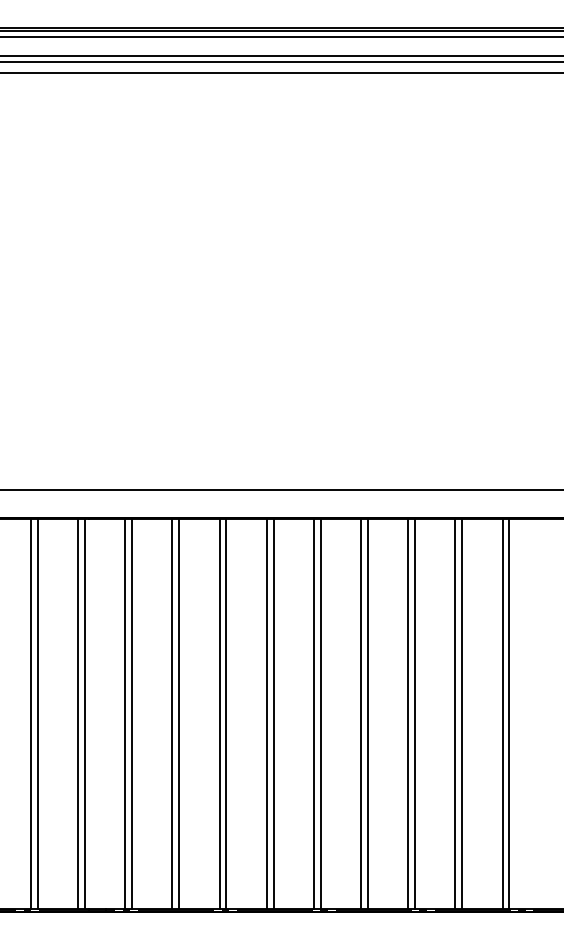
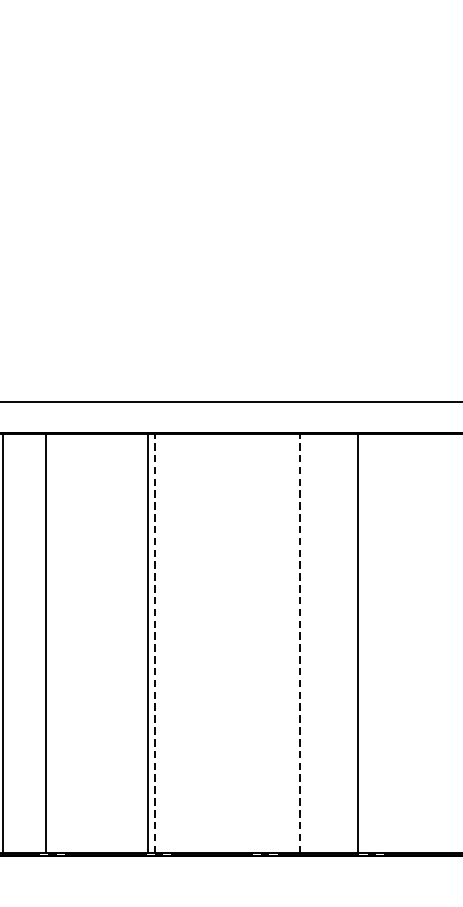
line: (226, 713) -> (53, 642), removed
line: (266, 713) -> (96, 642), removed
line: (273, 713) -> (104, 642), removed
line: (361, 713) -> (198, 642), removed
line: (367, 713) -> (205, 642), removed
line: (408, 713) -> (249, 642), removed
line: (415, 713) -> (257, 642), removed
line: (462, 713) -> (307, 642), removed
line: (502, 713) -> (350, 642), removed
line: (320, 714) -> (154, 644), solid -> dashed
line: (455, 714) -> (300, 644), solid -> dashed

